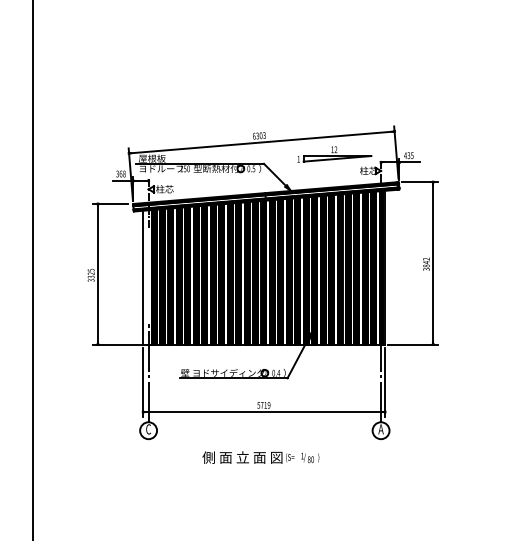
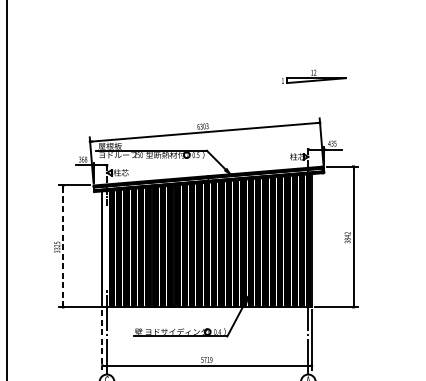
part: (334, 154) -> (313, 76), moved
line: (97, 274) -> (62, 246), solid -> dashed
line: (143, 382) -> (102, 340), solid -> dashed

